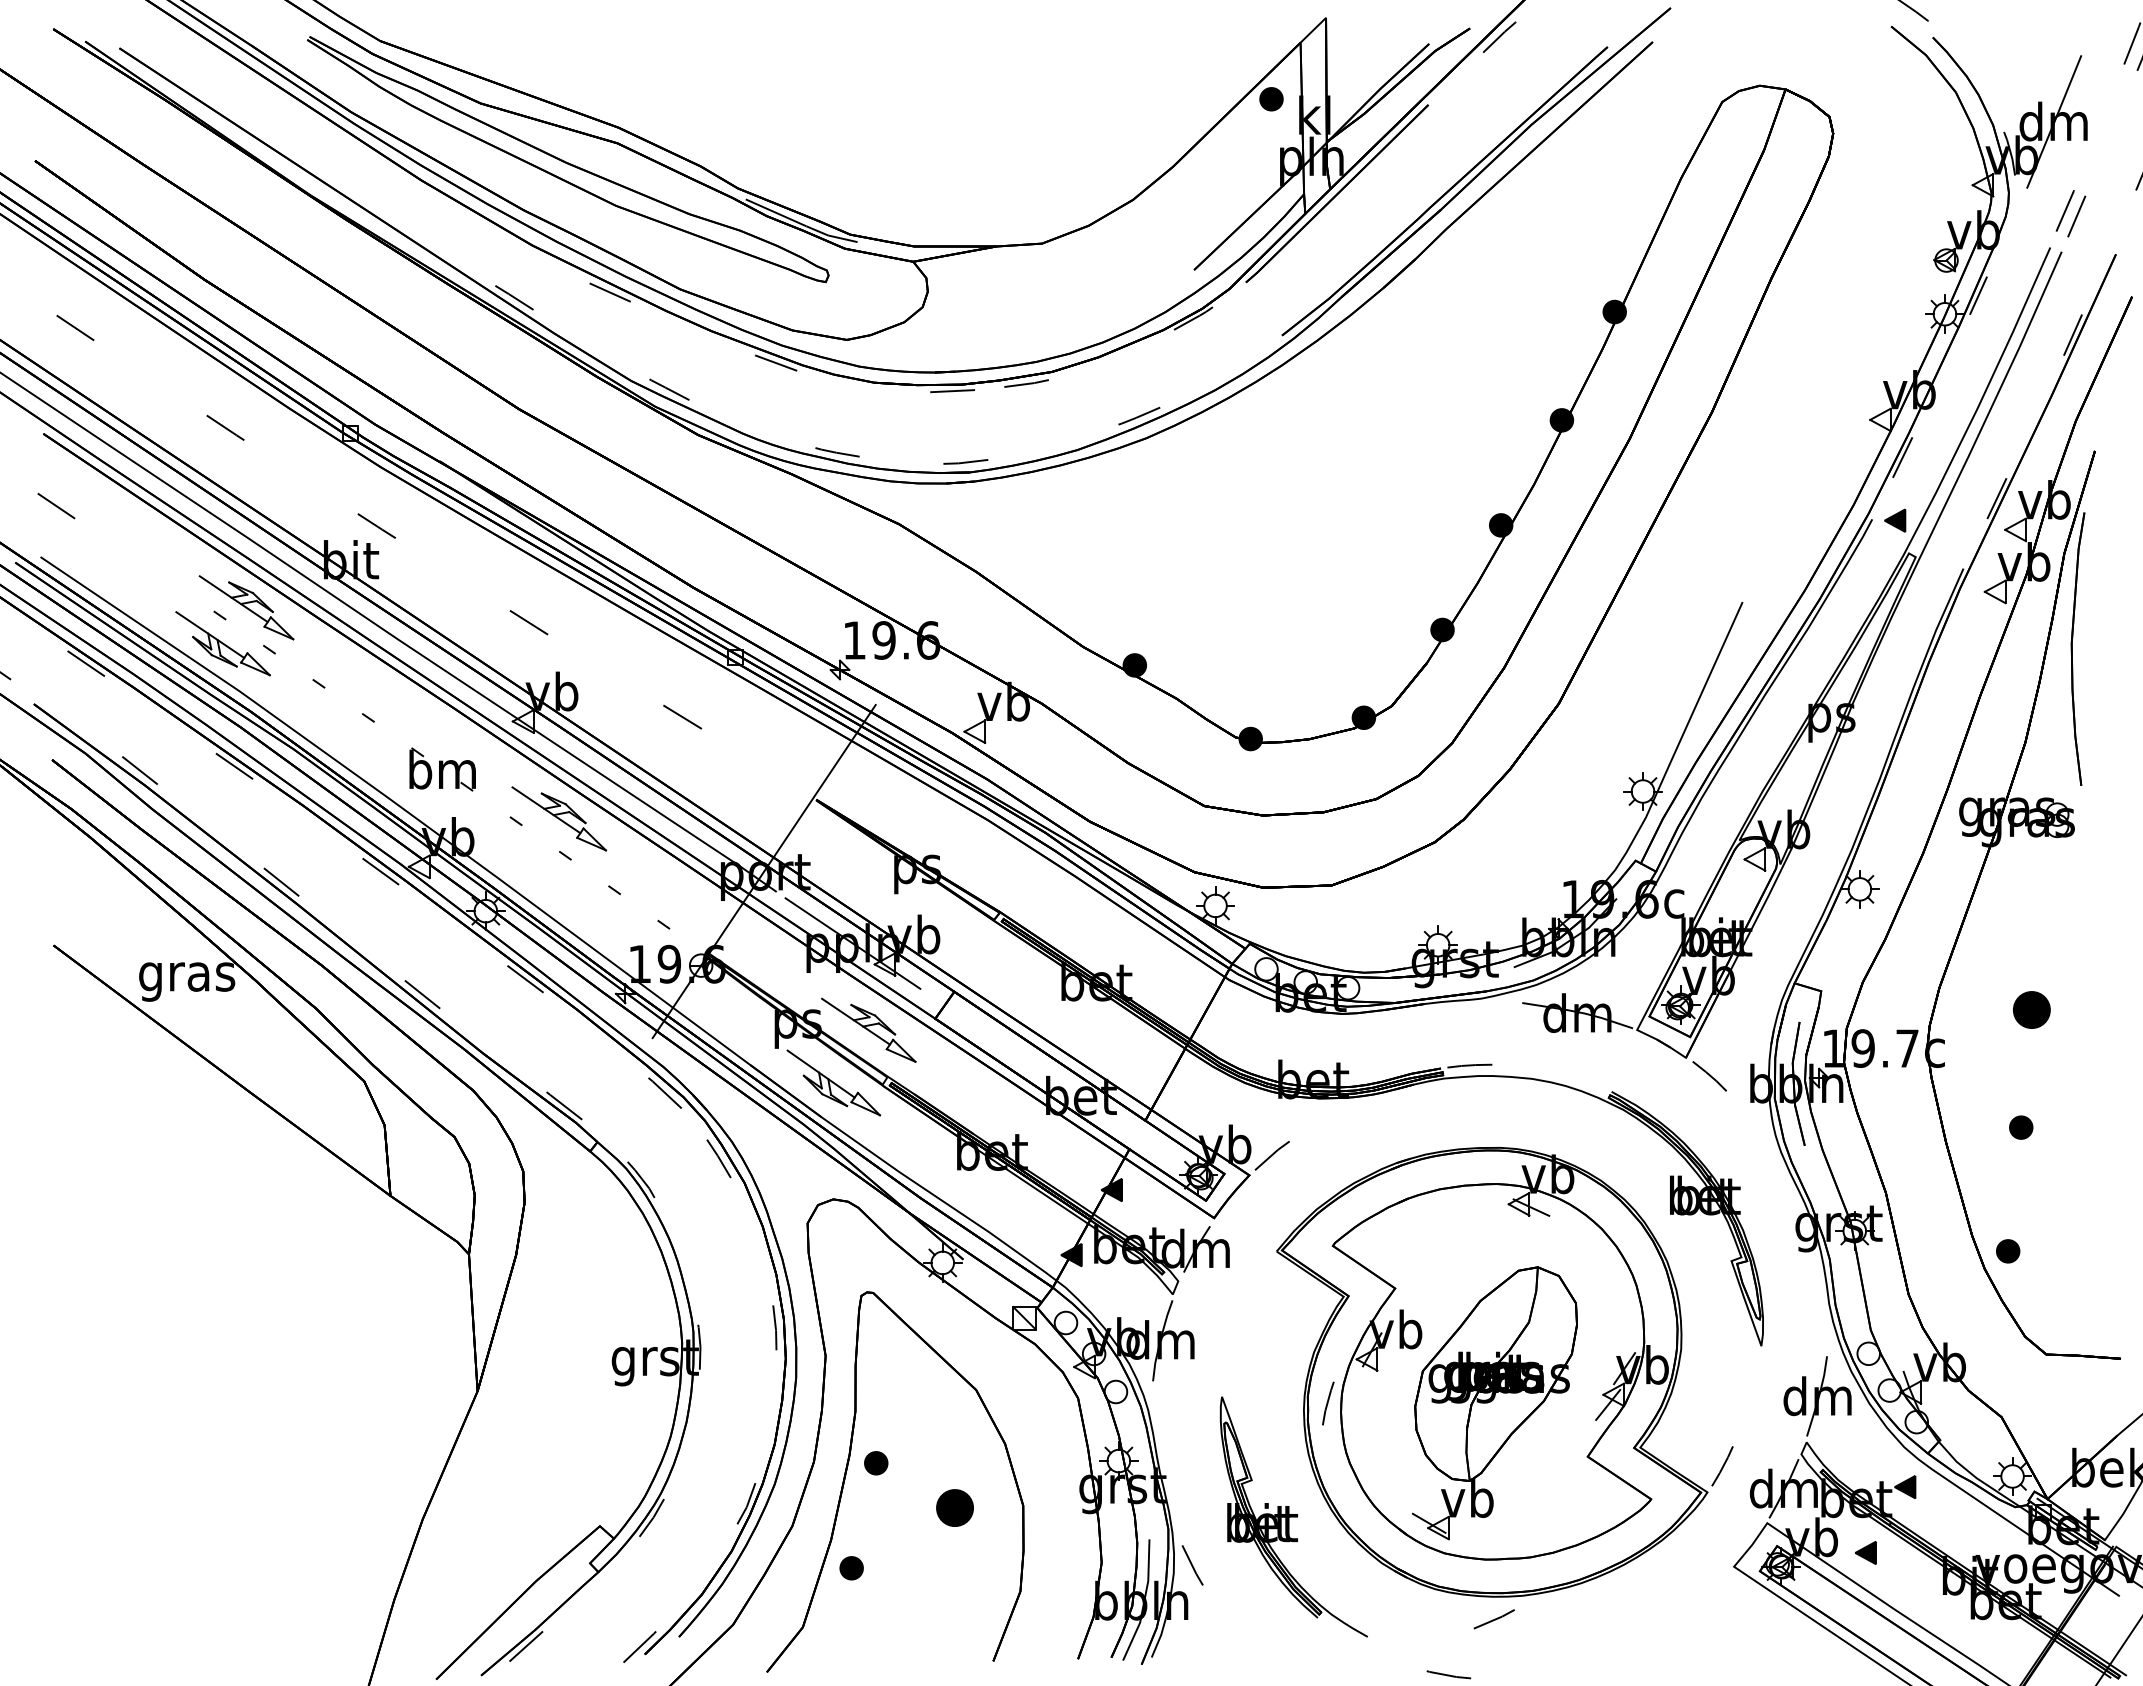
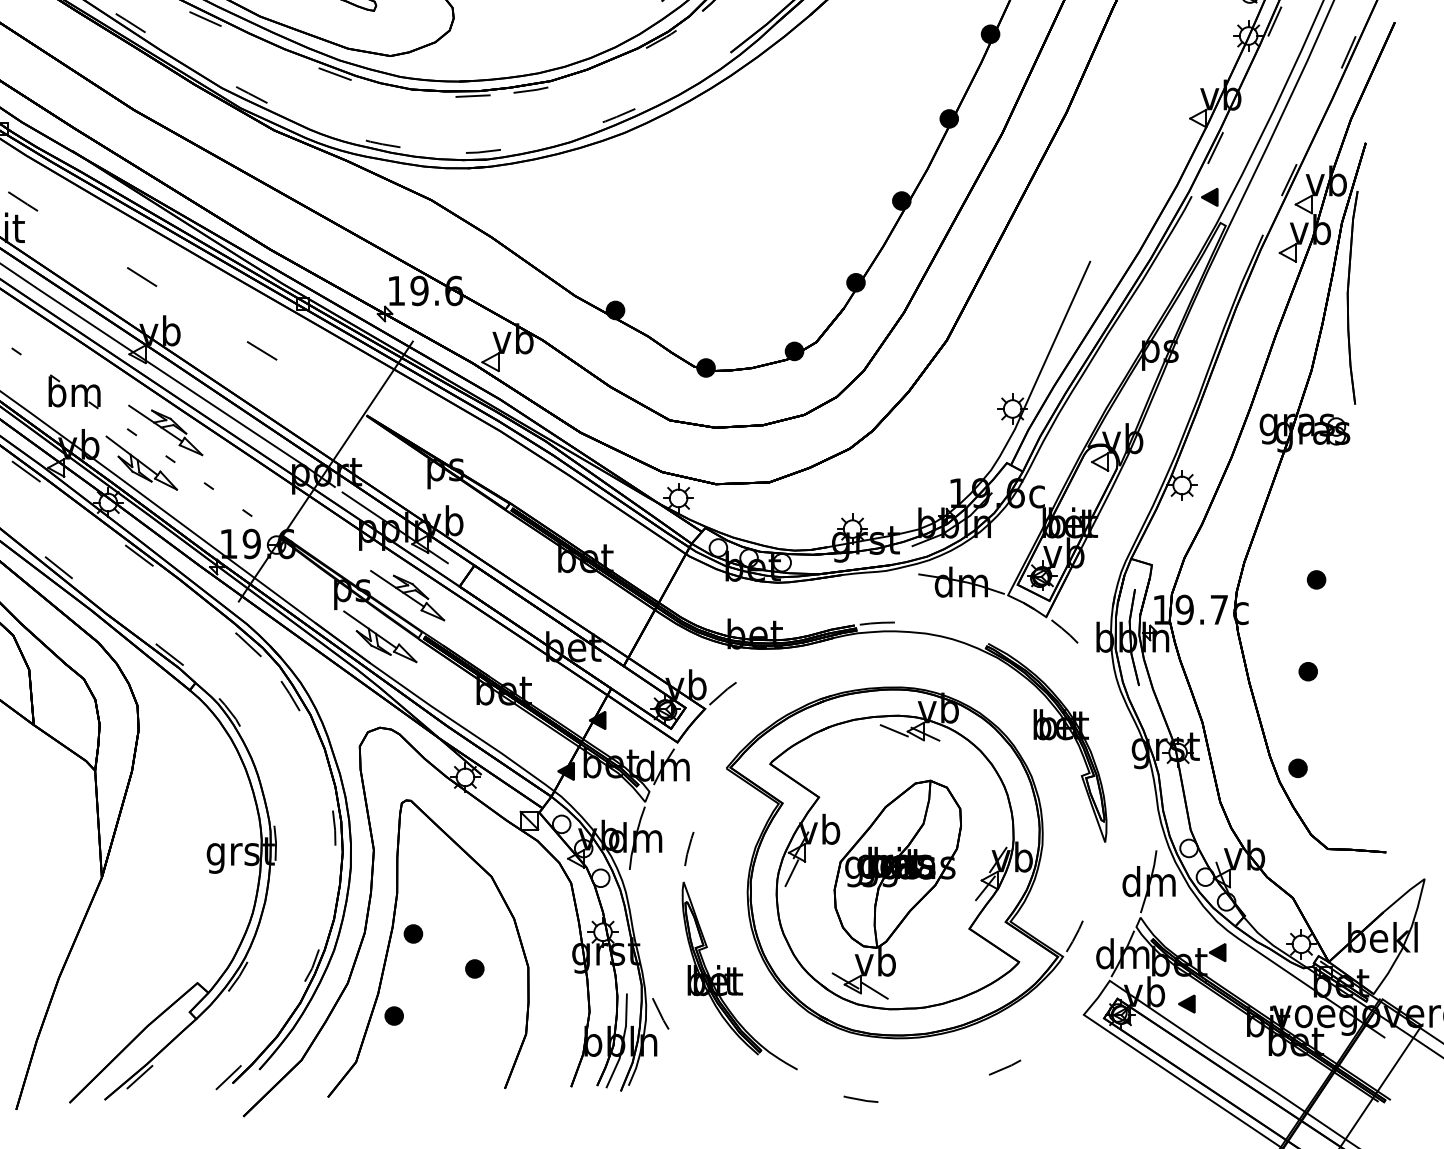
part: (528, 860) -> (141, 462), added
part: (2031, 1010) -> (1316, 580), size x0.62
line: (1491, 1203) -> (894, 730), added
line: (1360, 1385) -> (791, 873), added
curve: (1328, 1403) -> (689, 848), moved
part: (954, 1507) -> (474, 968), size x0.62
line: (1466, 1535) -> (874, 990), added
line: (1493, 1619) -> (1004, 1067), moved

